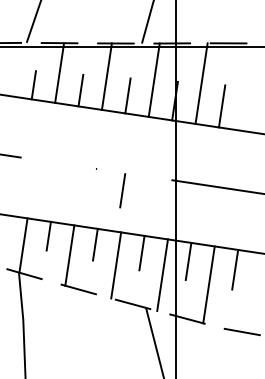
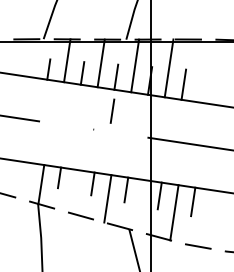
line: (122, 189) -> (112, 110), moved
line: (69, 255) -> (74, 191), removed
line: (161, 274) -> (140, 205), removed

